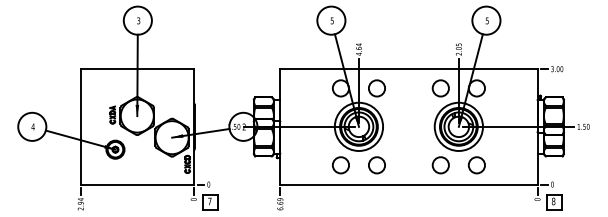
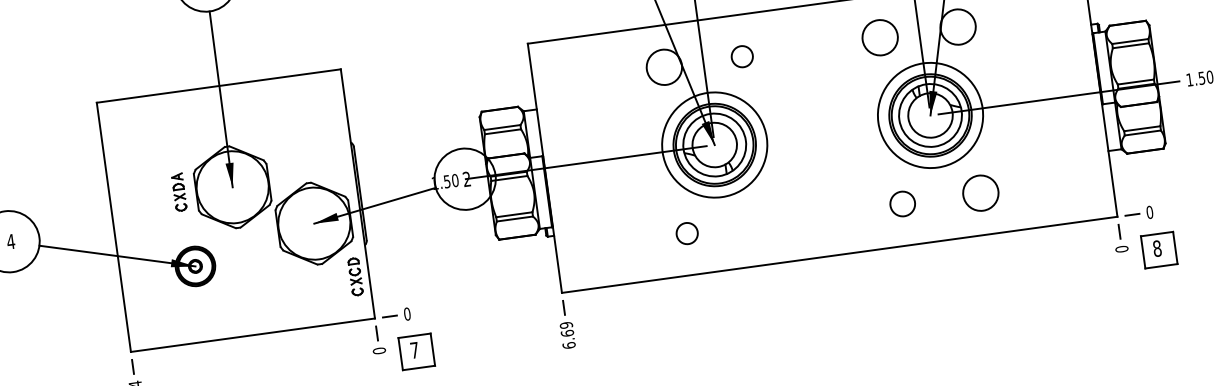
circle: (376, 88) -> (741, 56), size x0.6
circle: (340, 165) -> (686, 233), size x0.6
circle: (376, 165) -> (764, 223), removed
circle: (440, 165) -> (902, 204), size x0.7

